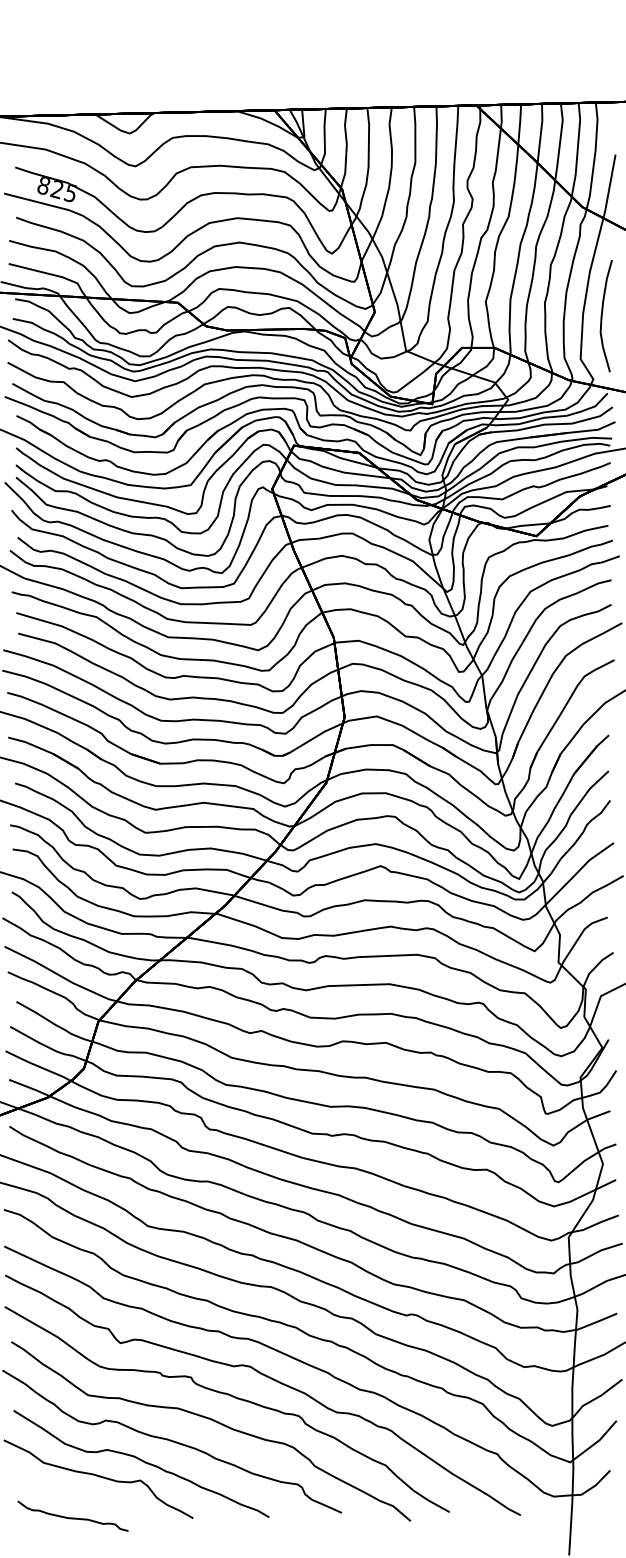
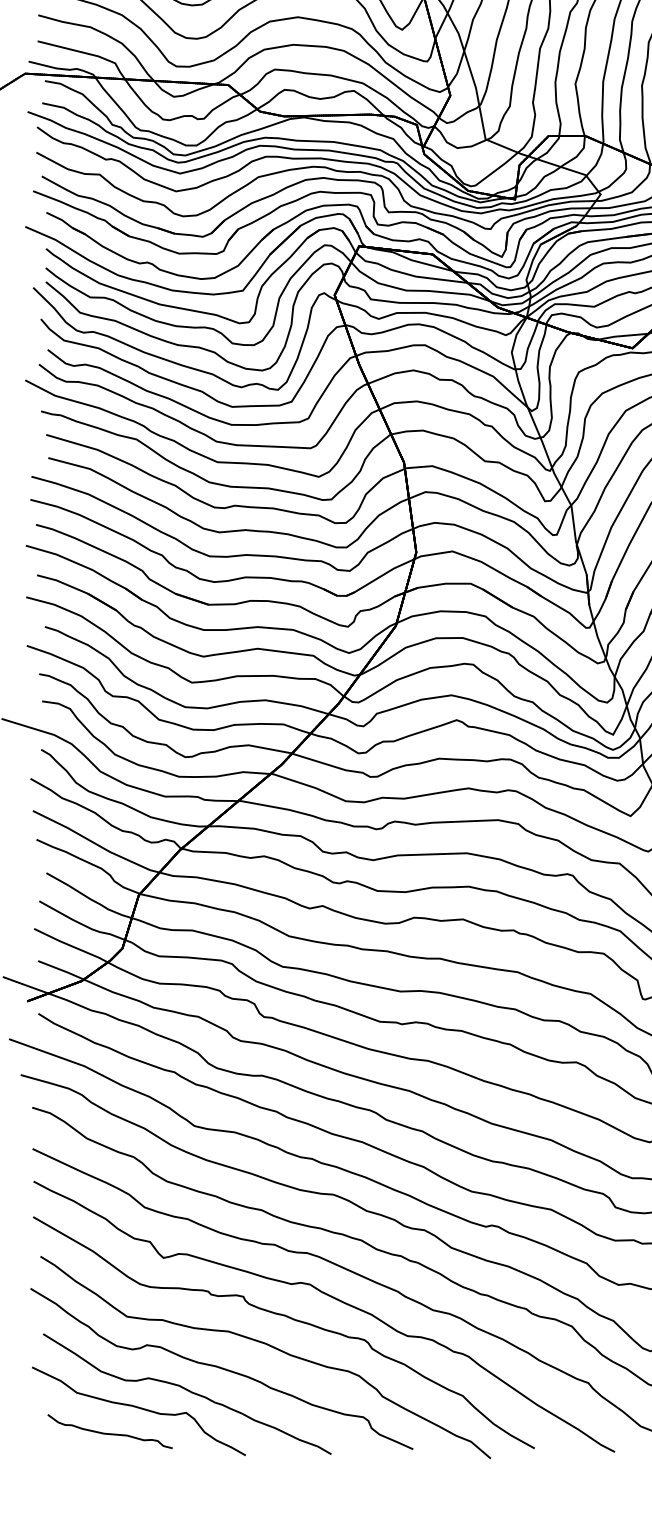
curve: (72, 1517) -> (109, 1433), moved

